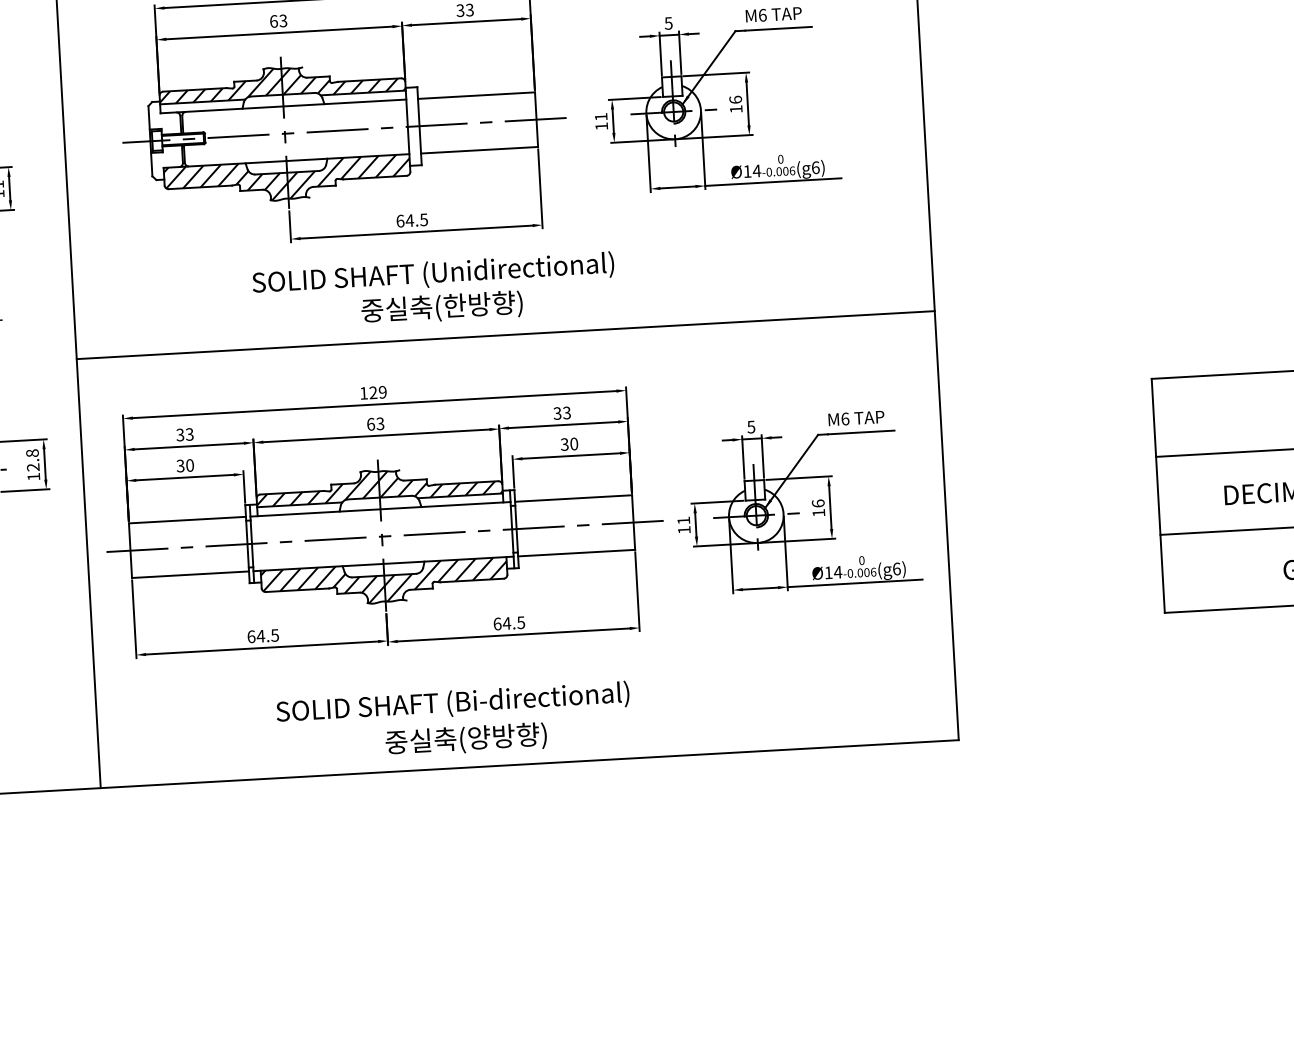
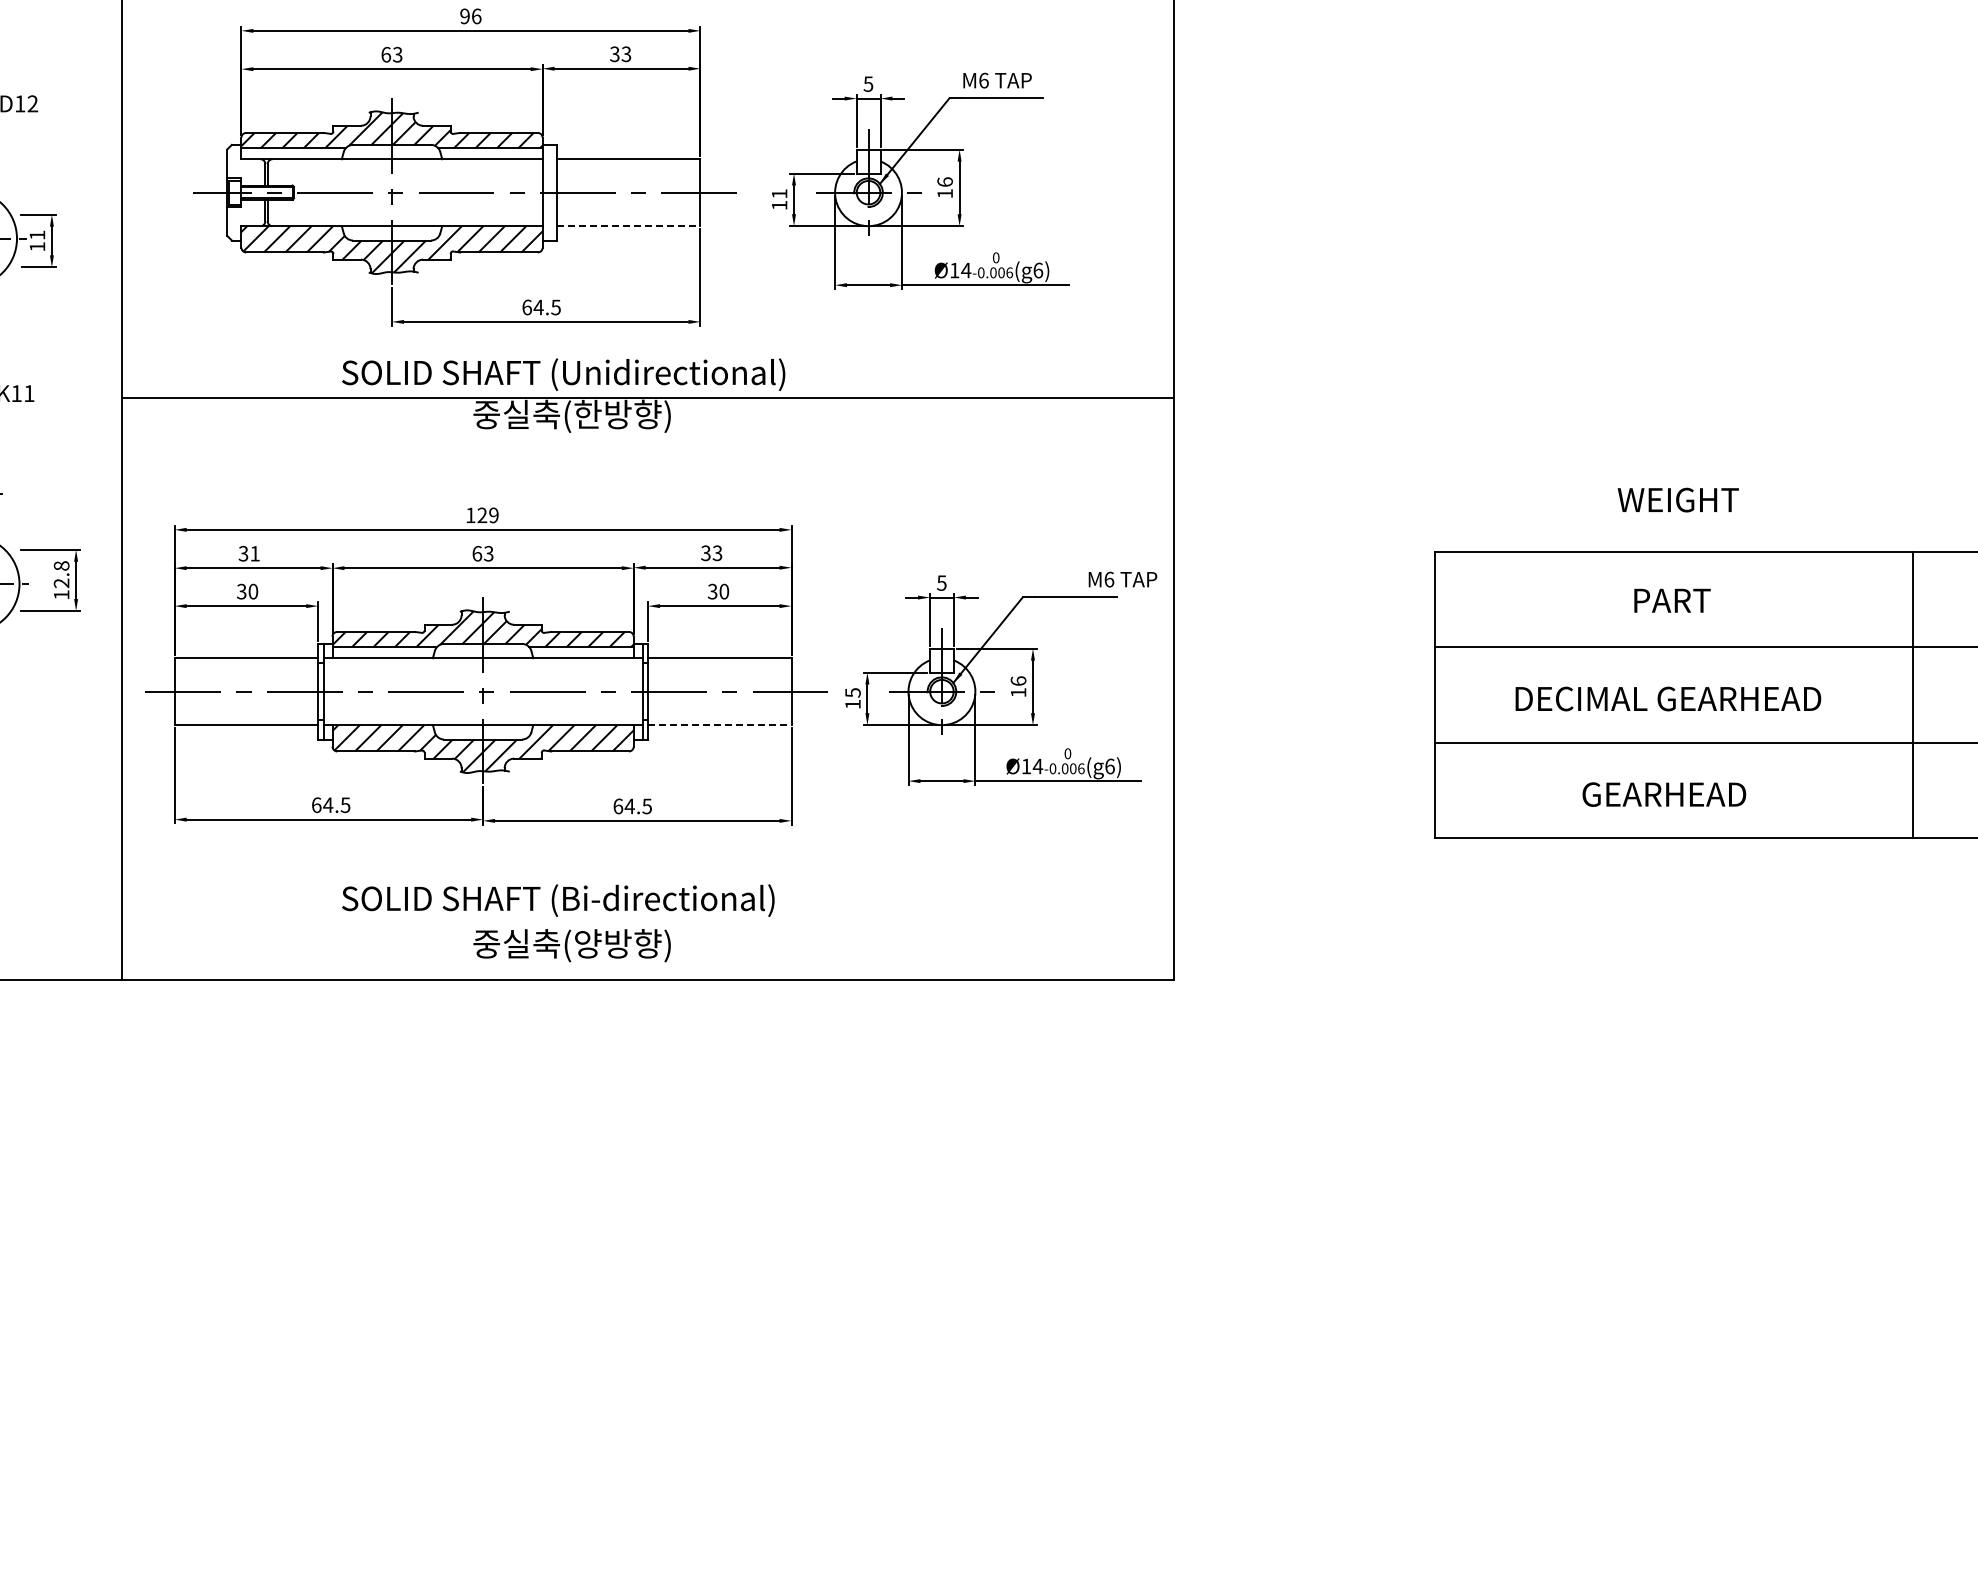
line: (479, 150) -> (628, 226), solid -> dashed
line: (506, 334) -> (648, 397), moved
text: (856, 418) -> (1122, 579), moved
text: (189, 434) -> (254, 553), 33 -> 31
text: (683, 520) -> (852, 692), 11 -> 15
line: (576, 553) -> (719, 725), solid -> dashed

